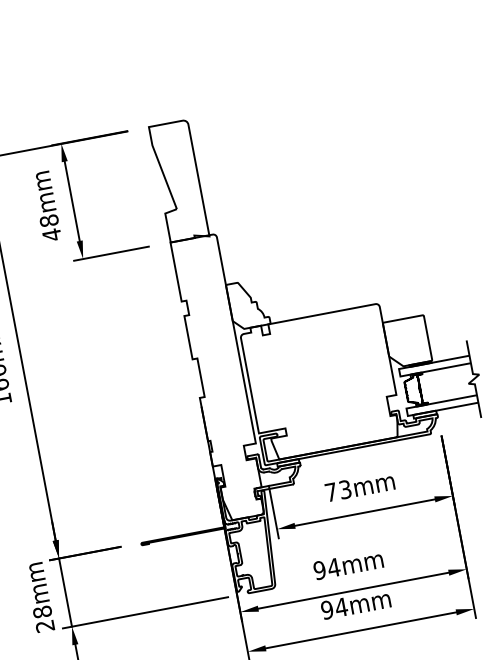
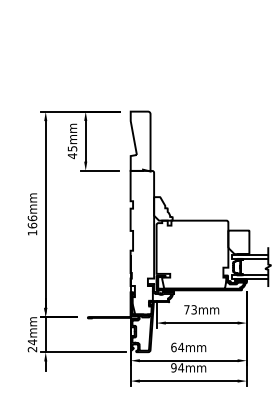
text: (49, 220) -> (72, 148), 48mm -> 45mm
text: (318, 570) -> (173, 347), 94mm -> 64mm
text: (42, 612) -> (32, 342), 28mm -> 24mm

